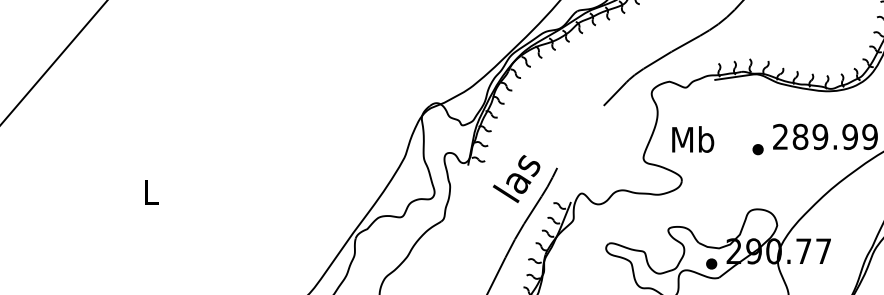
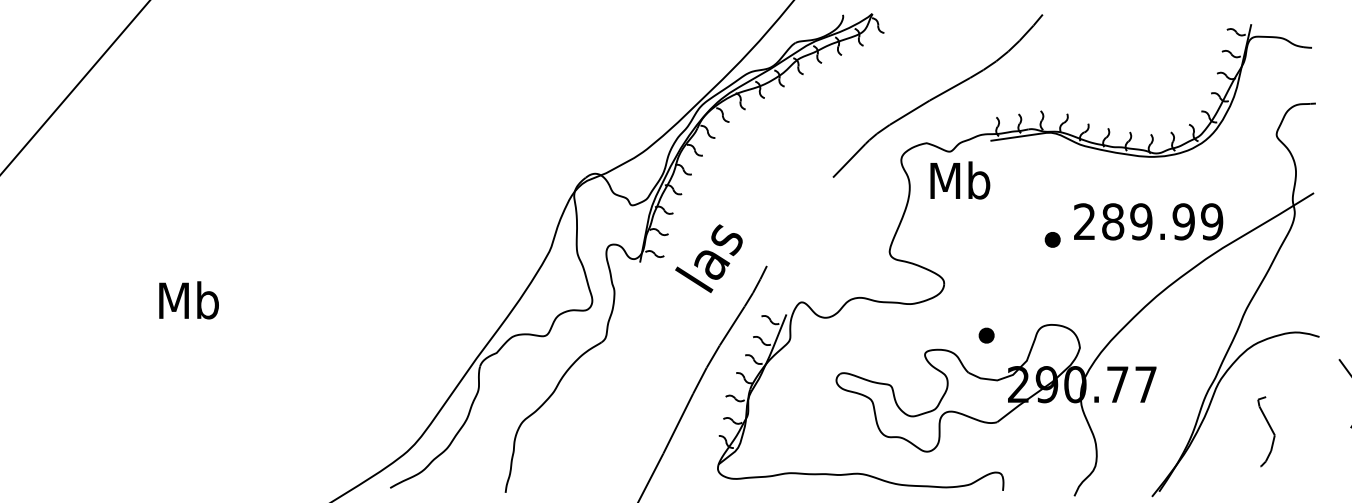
text: (693, 139) -> (960, 180), moved
text: (516, 178) -> (708, 258), moved
text: (150, 192) -> (188, 300), L -> Mb
part: (711, 263) -> (986, 335), moved

